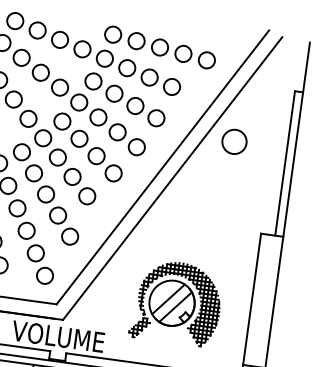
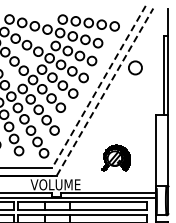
line: (161, 168) -> (98, 87), solid -> dashed
line: (173, 177) -> (105, 91), solid -> dashed
part: (176, 303) -> (116, 158), size x0.6

